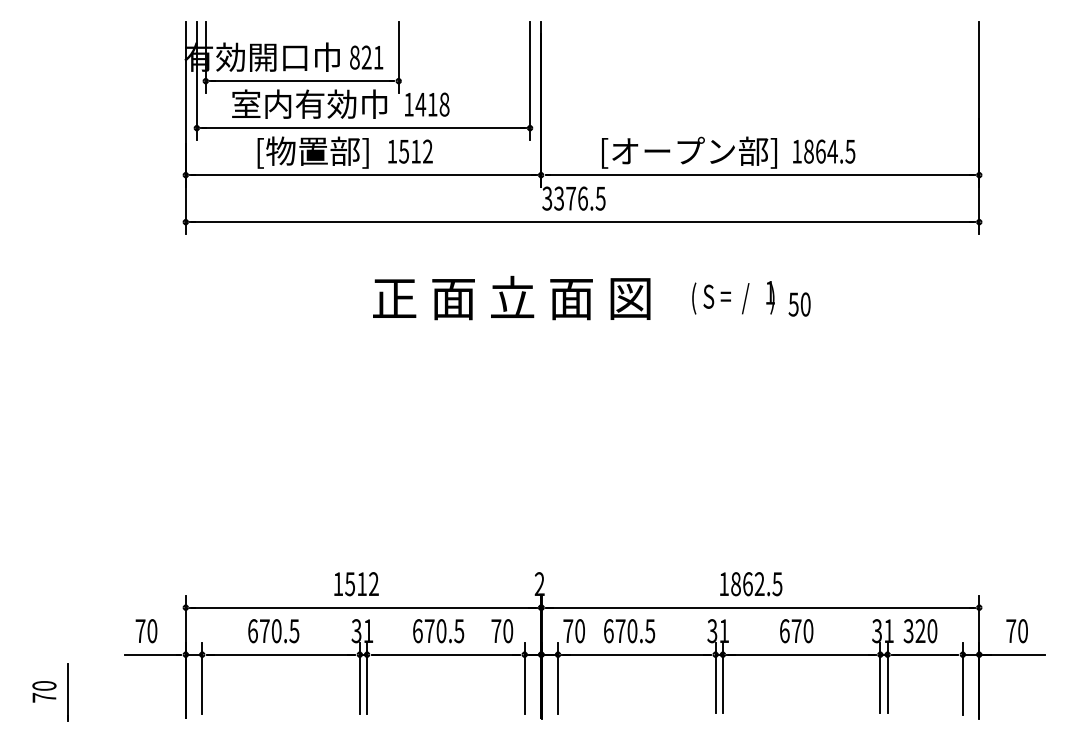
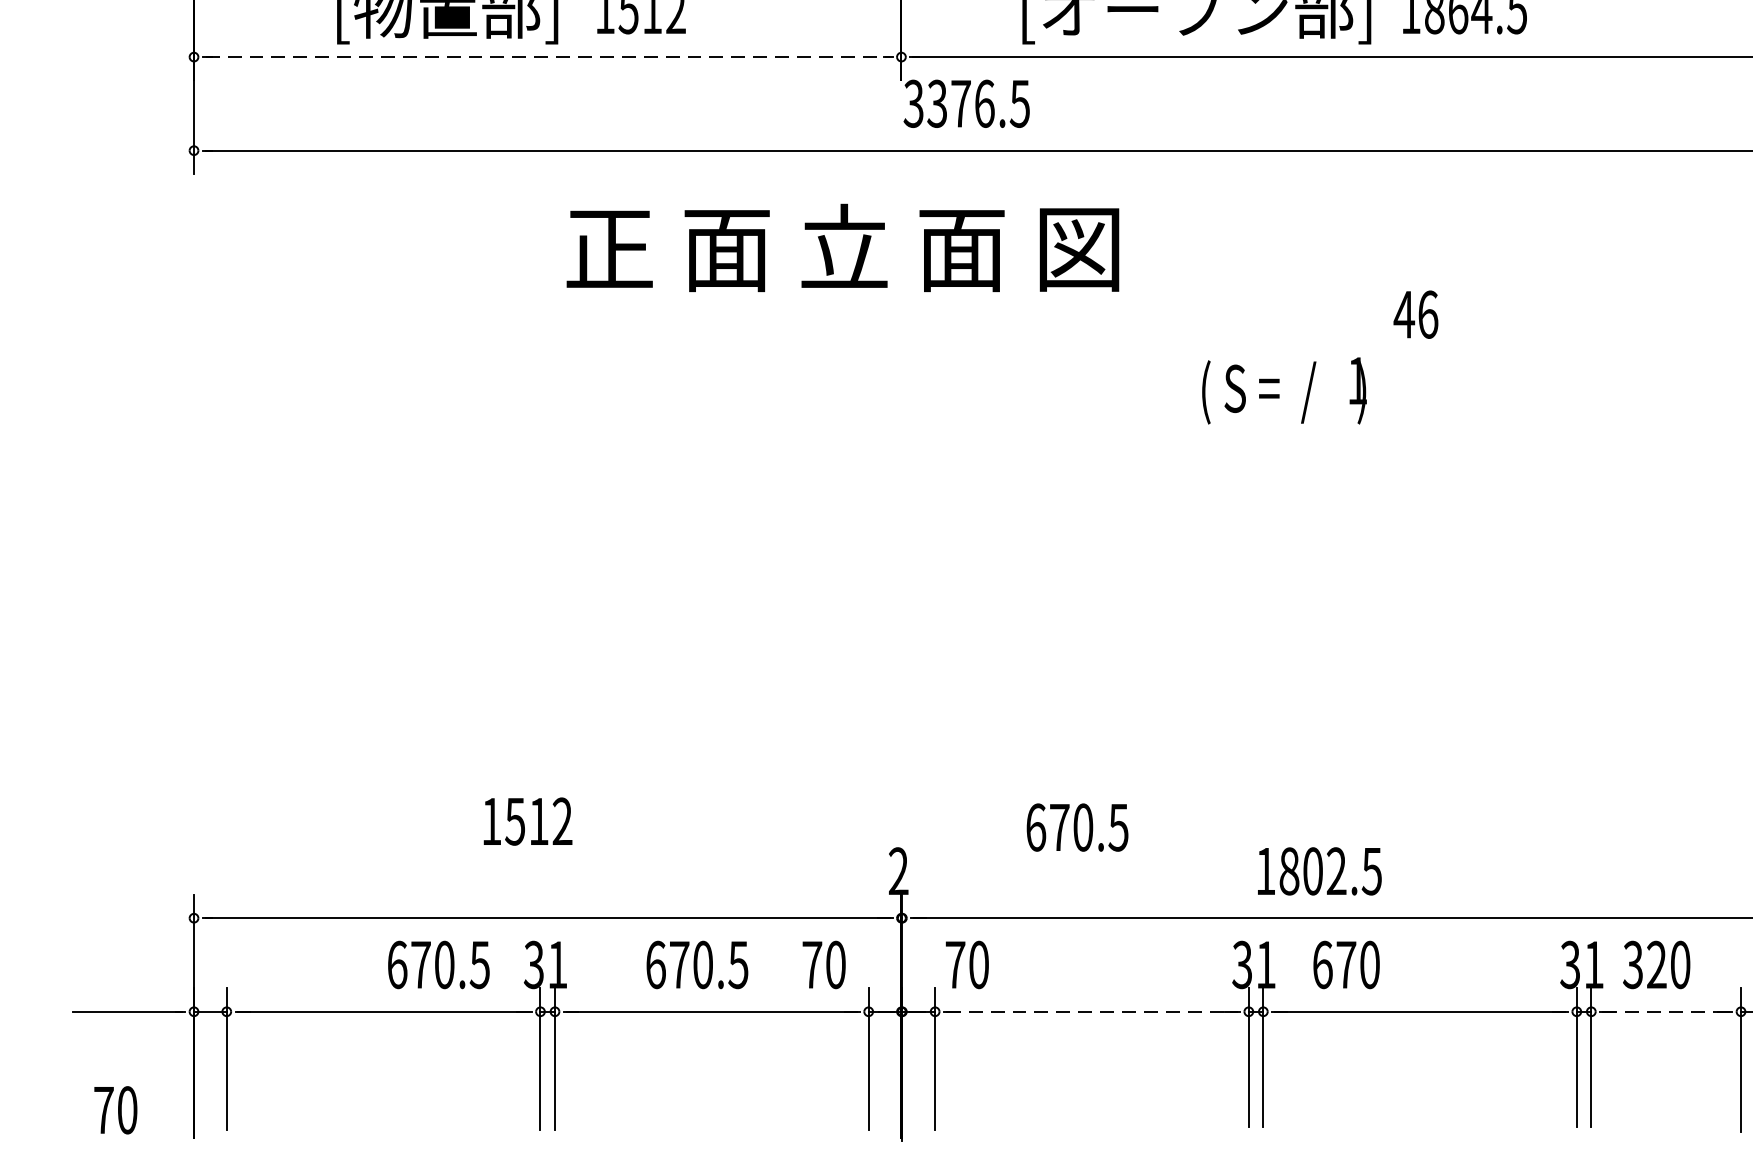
line: (363, 175) -> (547, 57), solid -> dashed
text: (511, 297) -> (842, 246), moved
text: (733, 297) -> (1284, 390), moved
text: (799, 304) -> (1415, 314), 50 -> 46
text: (356, 584) -> (527, 822), moved
text: (747, 584) -> (1312, 872), 1862.5 -> 1802.5
text: (146, 631) -> (115, 1110), moved
text: (273, 631) -> (438, 965), moved
text: (629, 631) -> (1077, 828), moved
text: (796, 631) -> (1346, 965), moved
line: (636, 654) -> (1091, 1011), solid -> dashed
line: (925, 654) -> (1666, 1011), solid -> dashed

